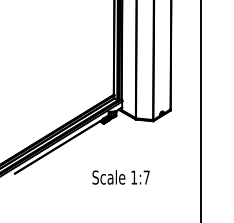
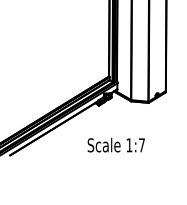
text: (120, 177) -> (115, 145), moved

